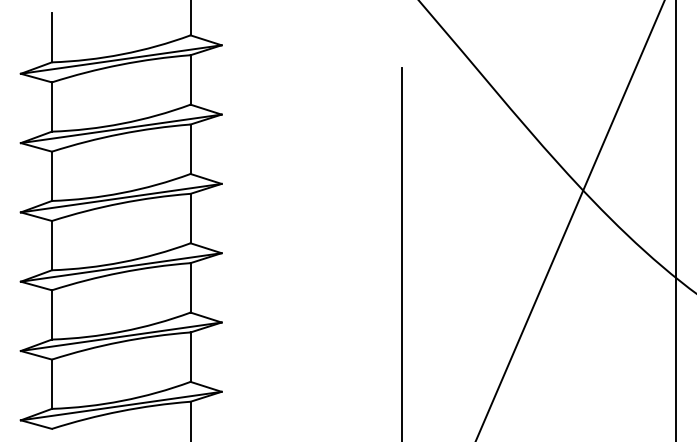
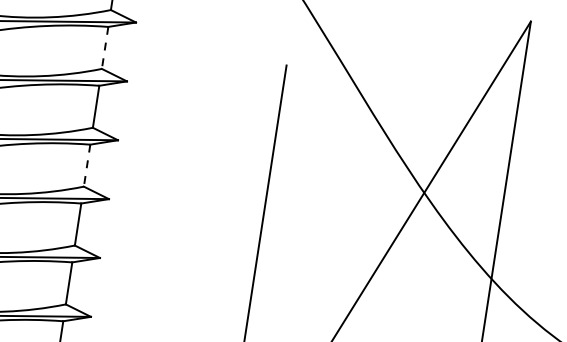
line: (190, 79) -> (105, 47), solid -> dashed
line: (190, 218) -> (87, 165), solid -> dashed

